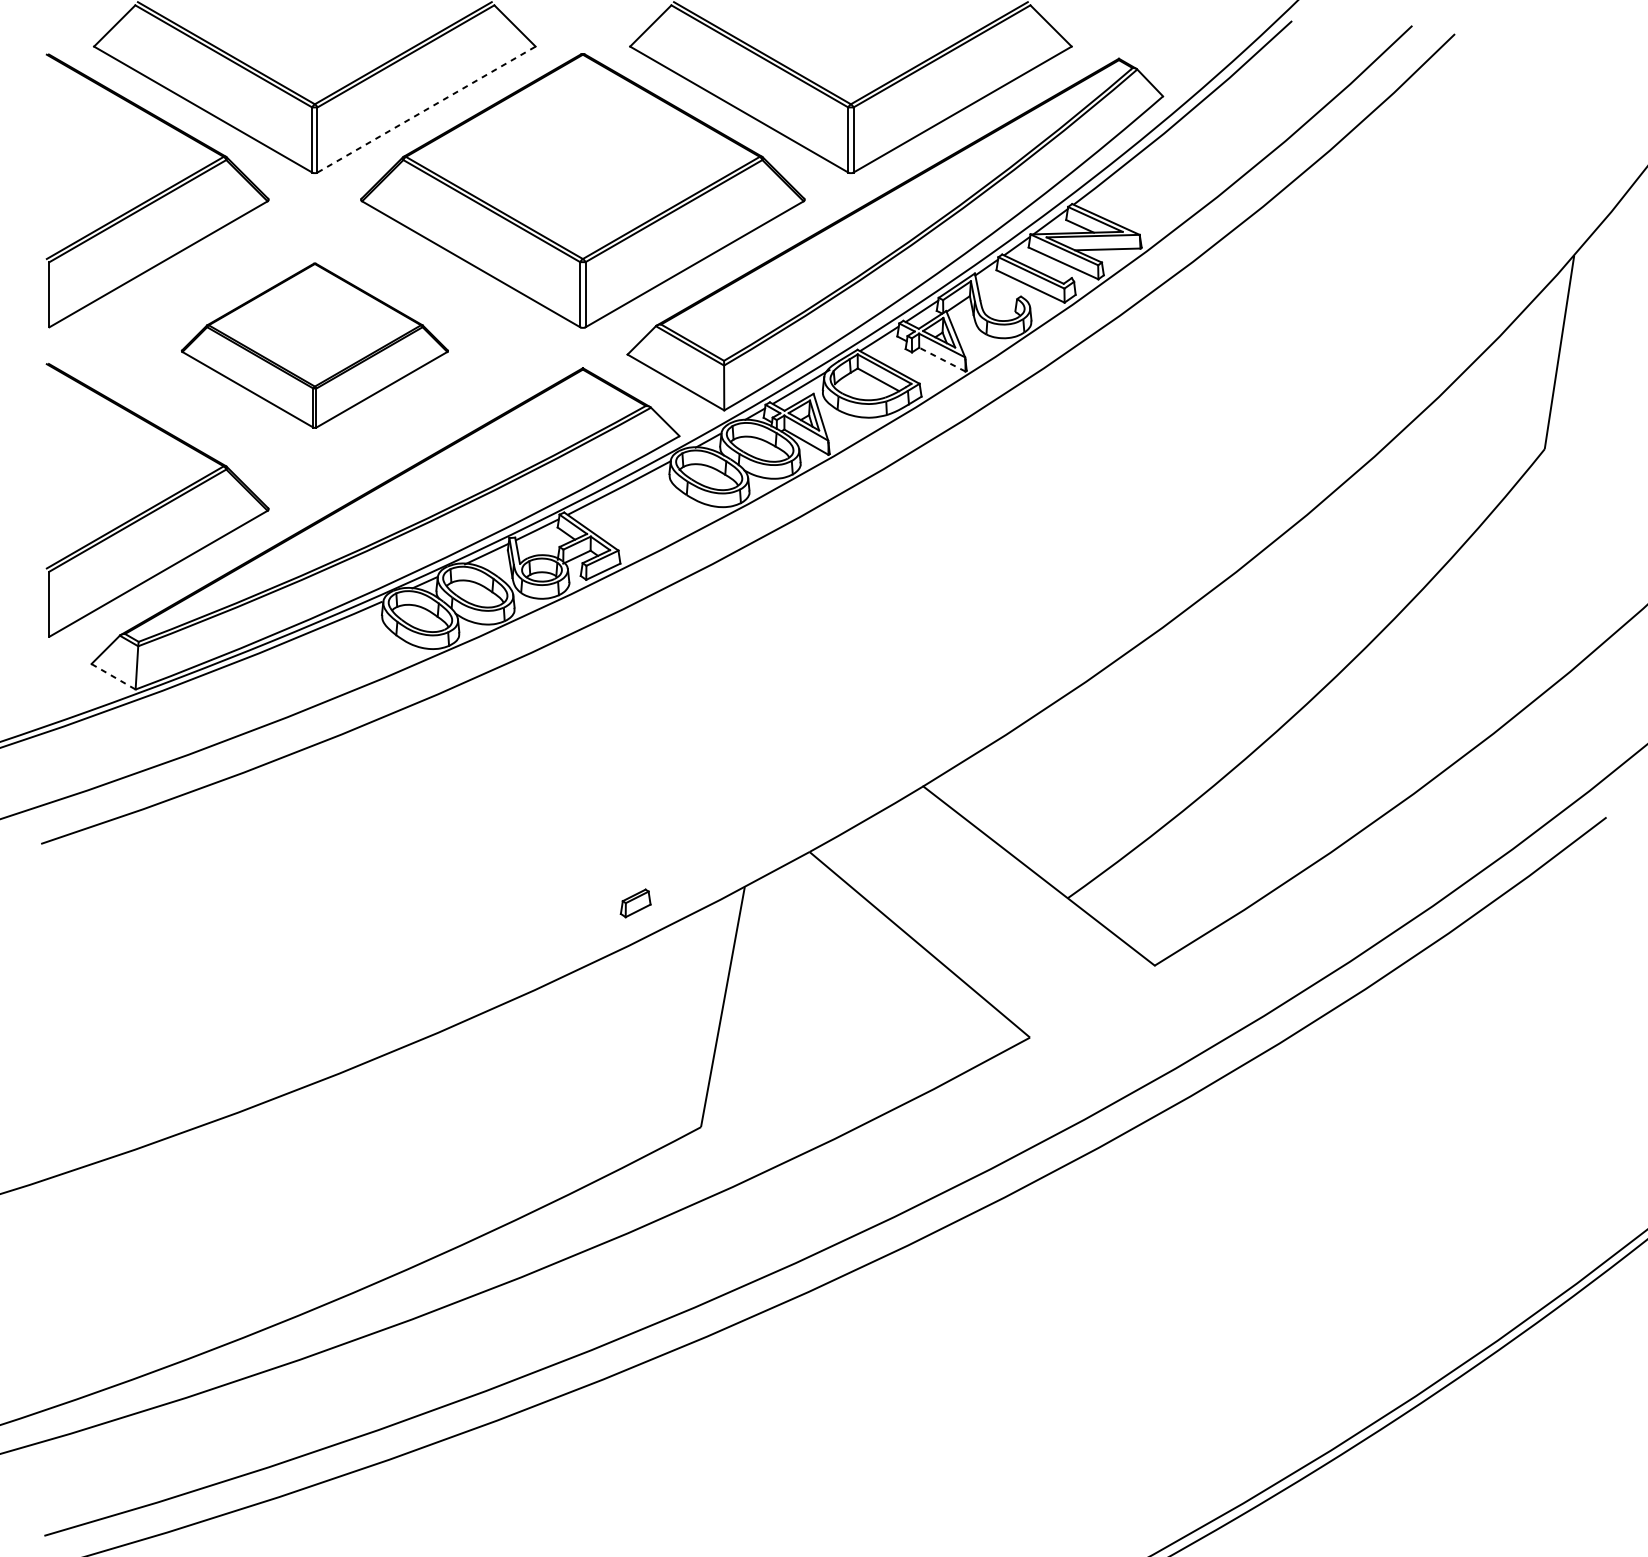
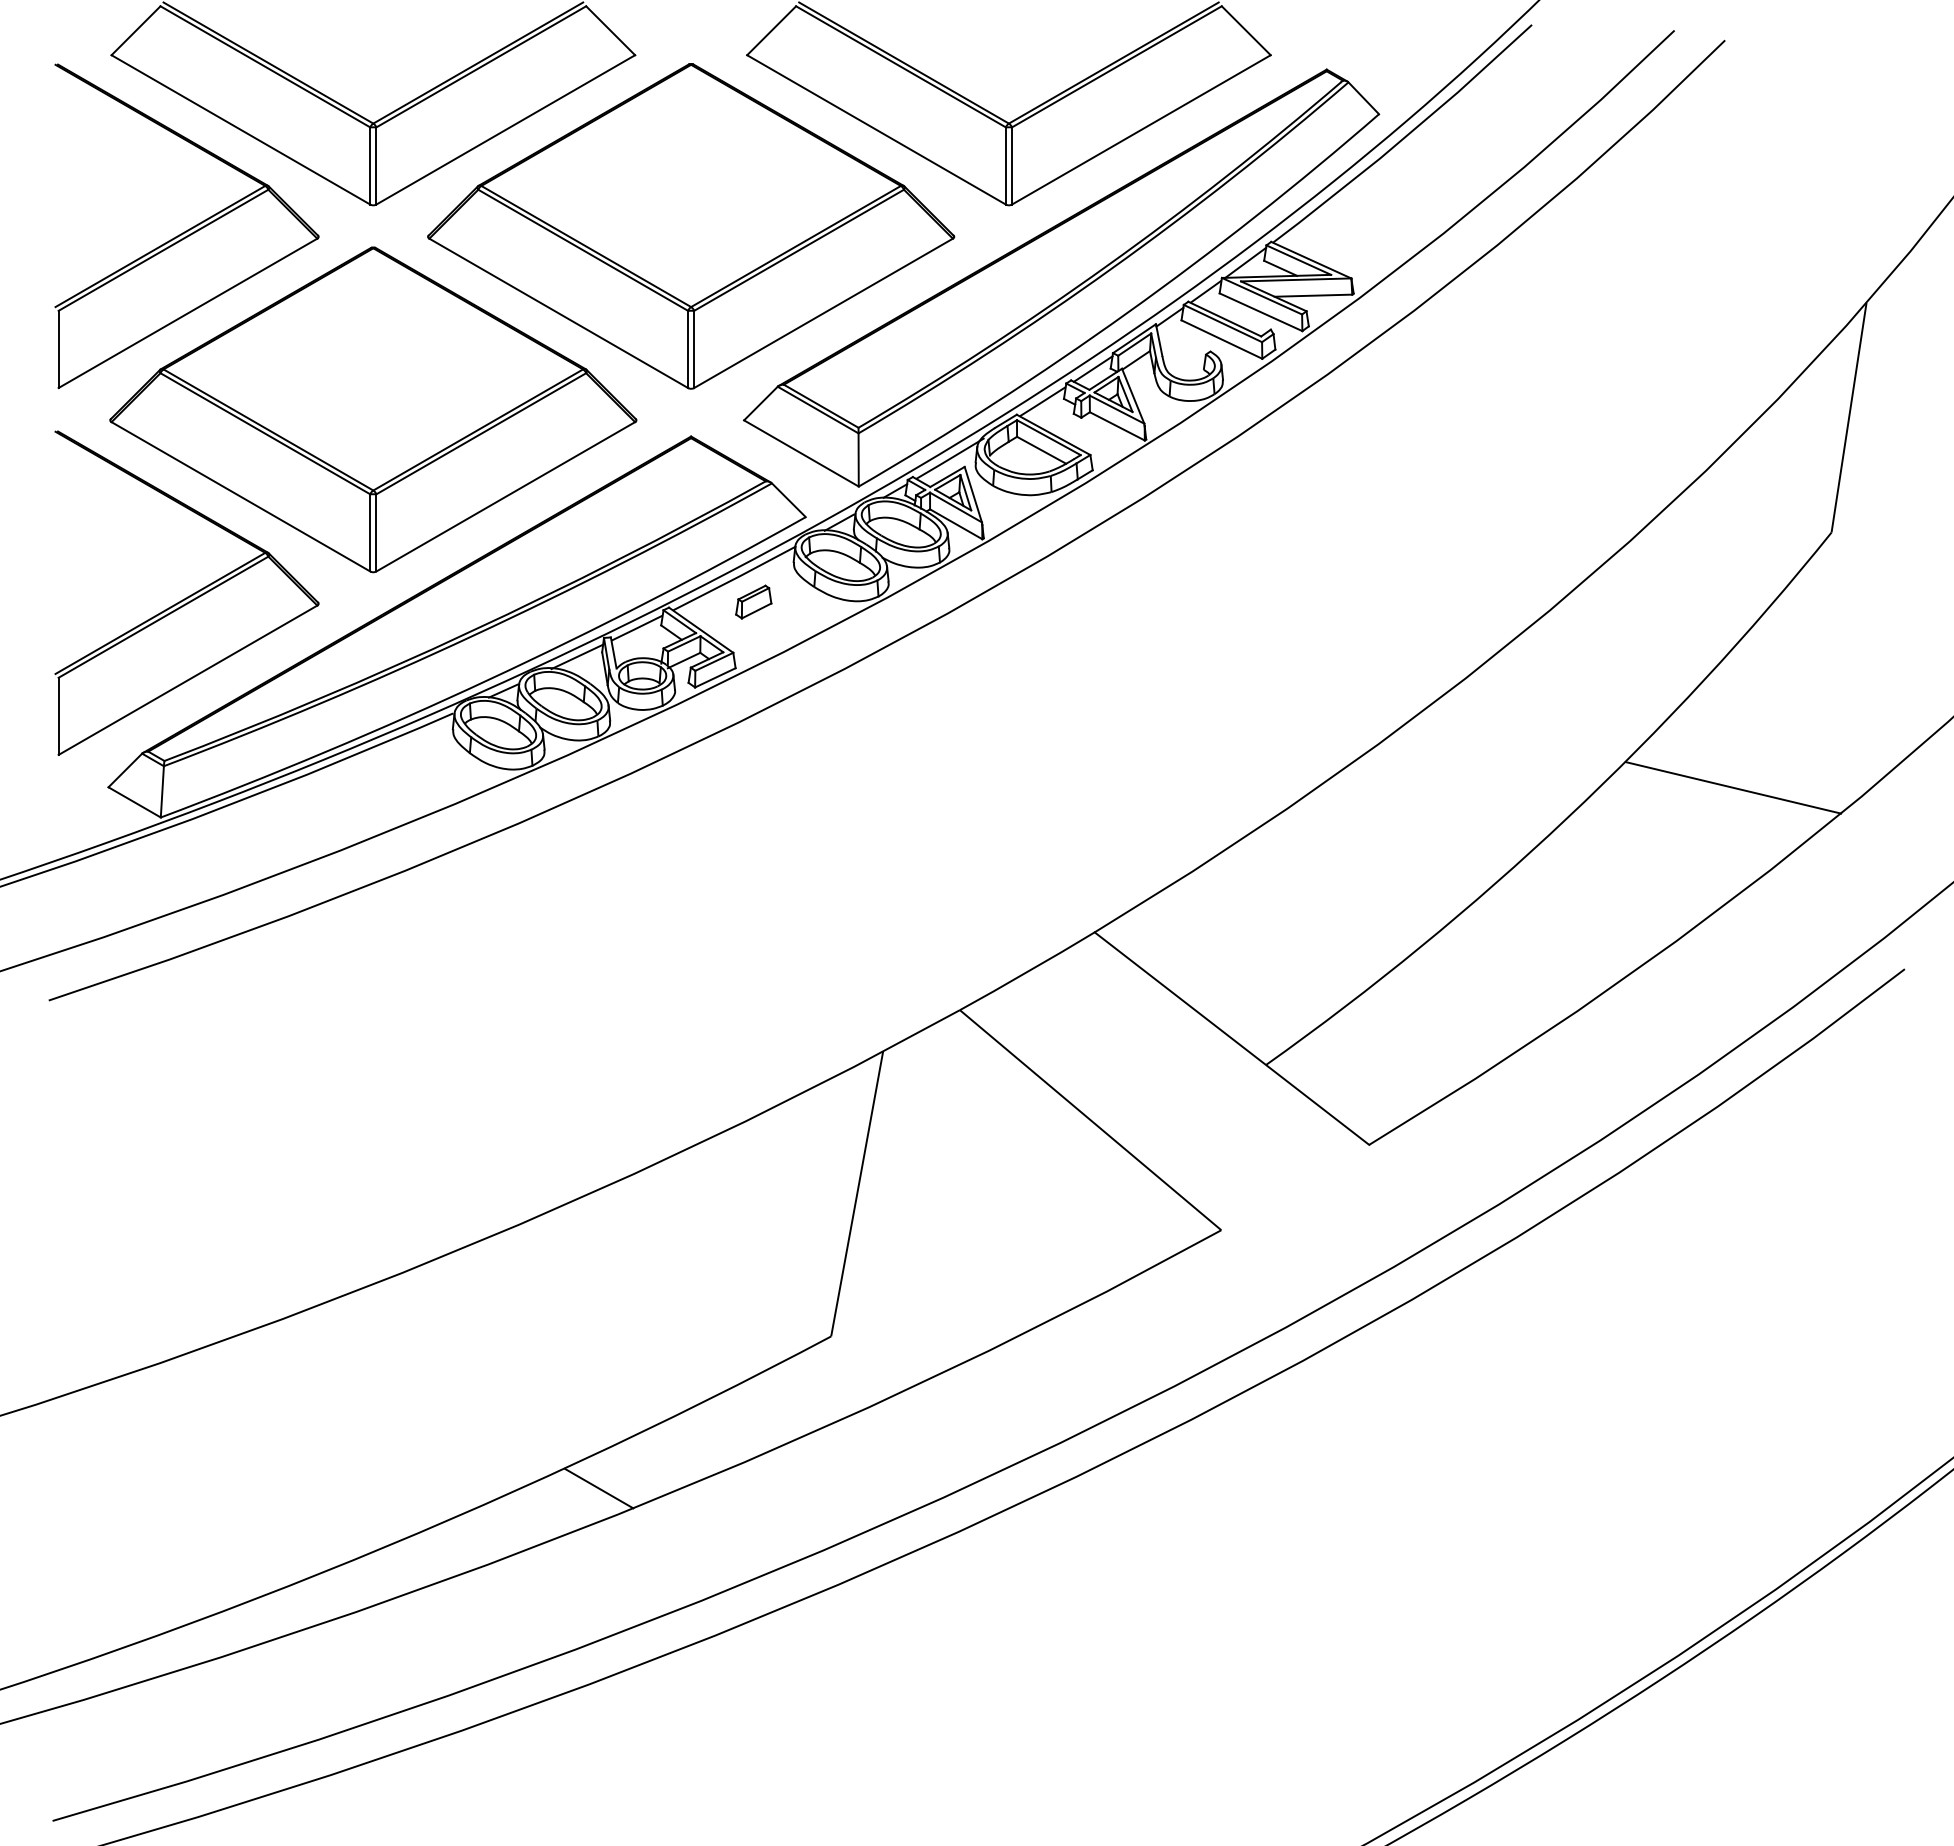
line: (427, 109) -> (506, 129), dashed -> solid
part: (315, 345) -> (373, 409), size x1.67
line: (942, 359) -> (1117, 426), dashed -> solid
line: (1462, 664) -> (1733, 787), added
line: (114, 676) -> (135, 802), dashed -> solid
part: (635, 902) -> (753, 601), moved
line: (505, 1255) -> (599, 1488), added

